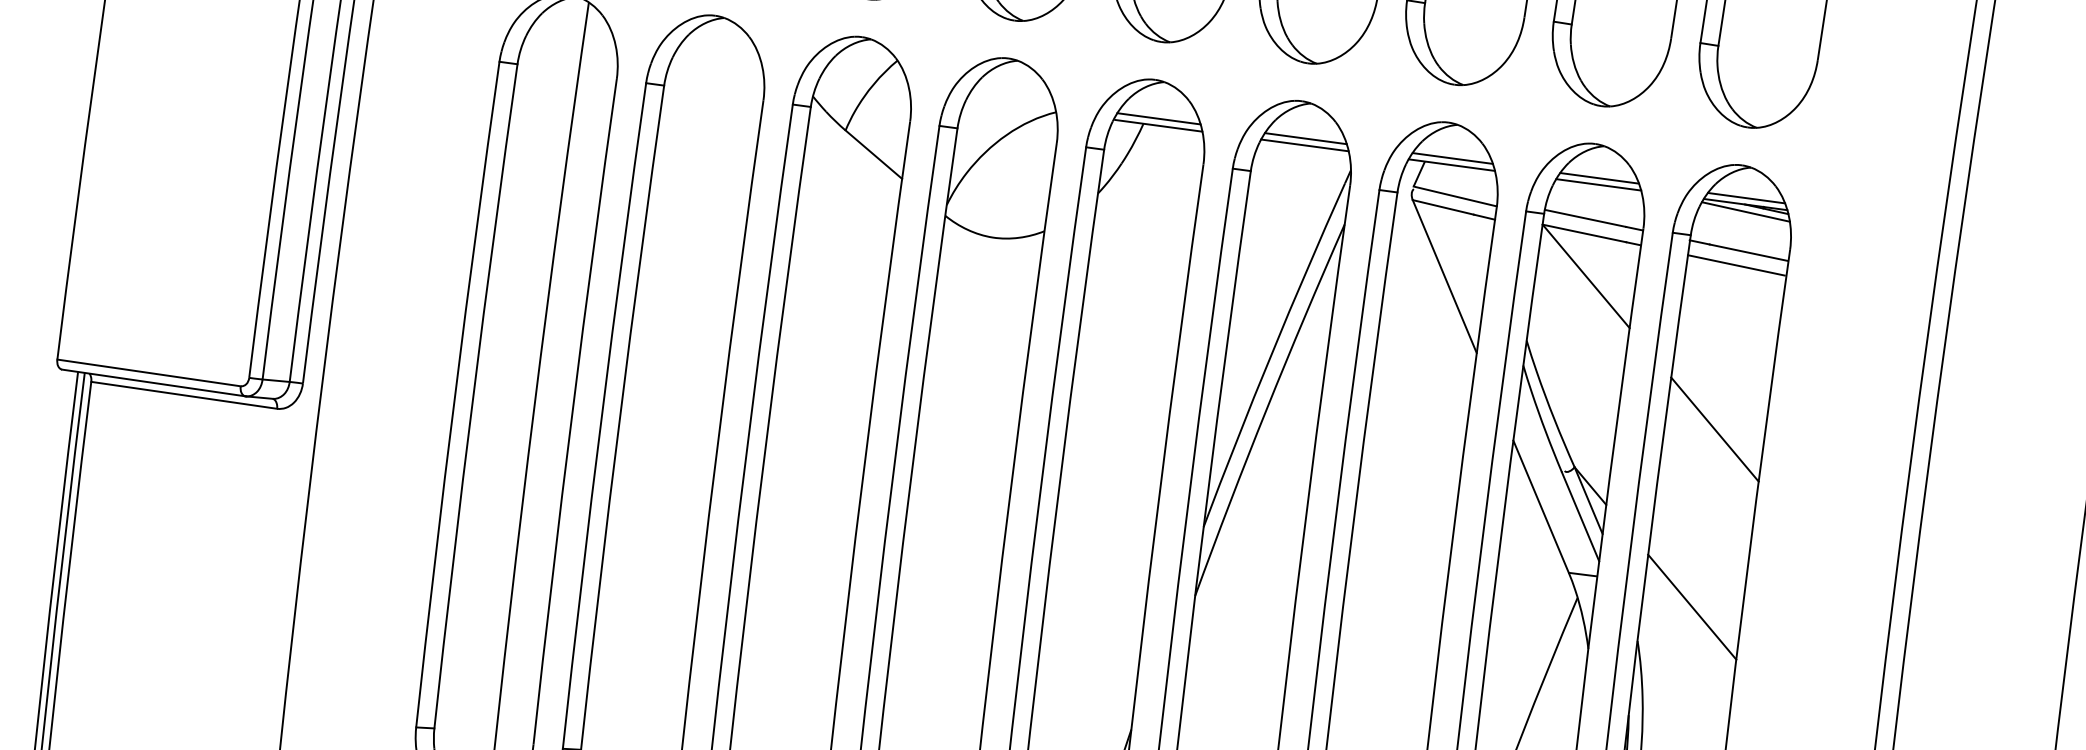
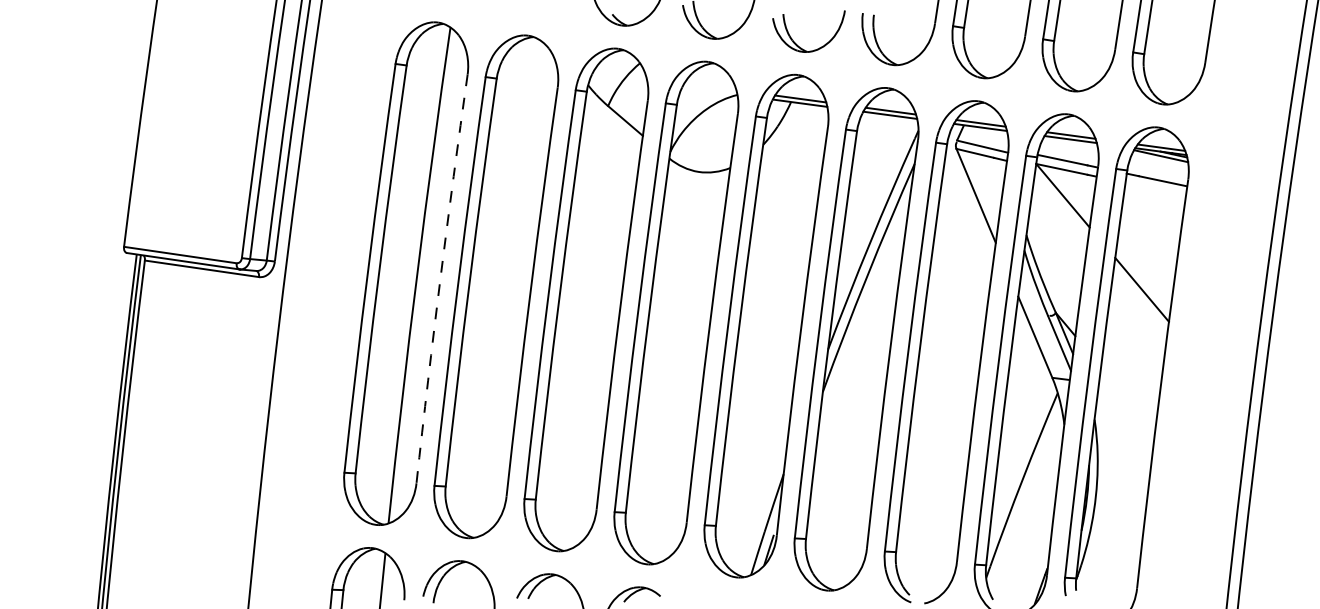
line: (1735, 264) -> (1154, 188), removed
arc: (572, 411) -> (440, 278), solid -> dashed
line: (1692, 606) -> (1128, 398), removed

